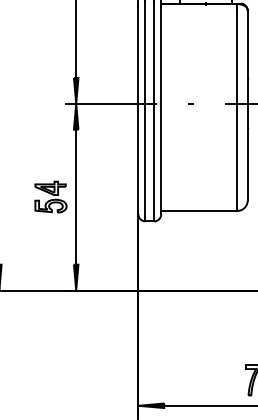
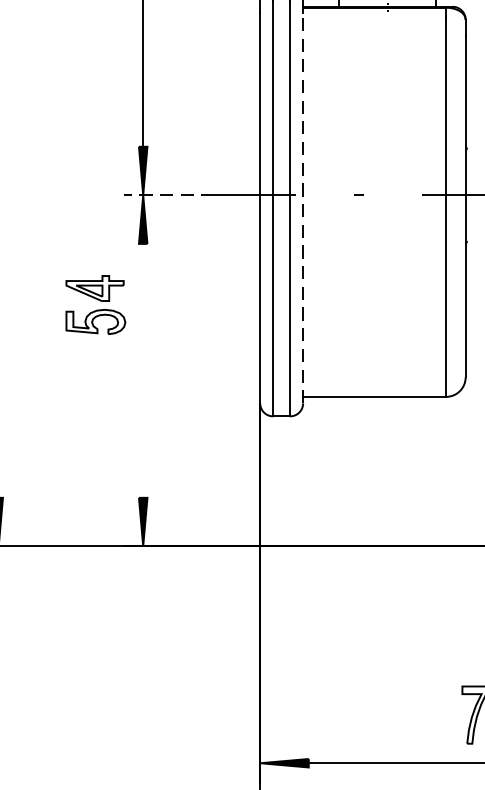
line: (89, 103) -> (168, 194), solid -> dashed
line: (161, 110) -> (303, 207), solid -> dashed
part: (50, 196) -> (94, 303), moved
line: (76, 196) -> (143, 369), removed

